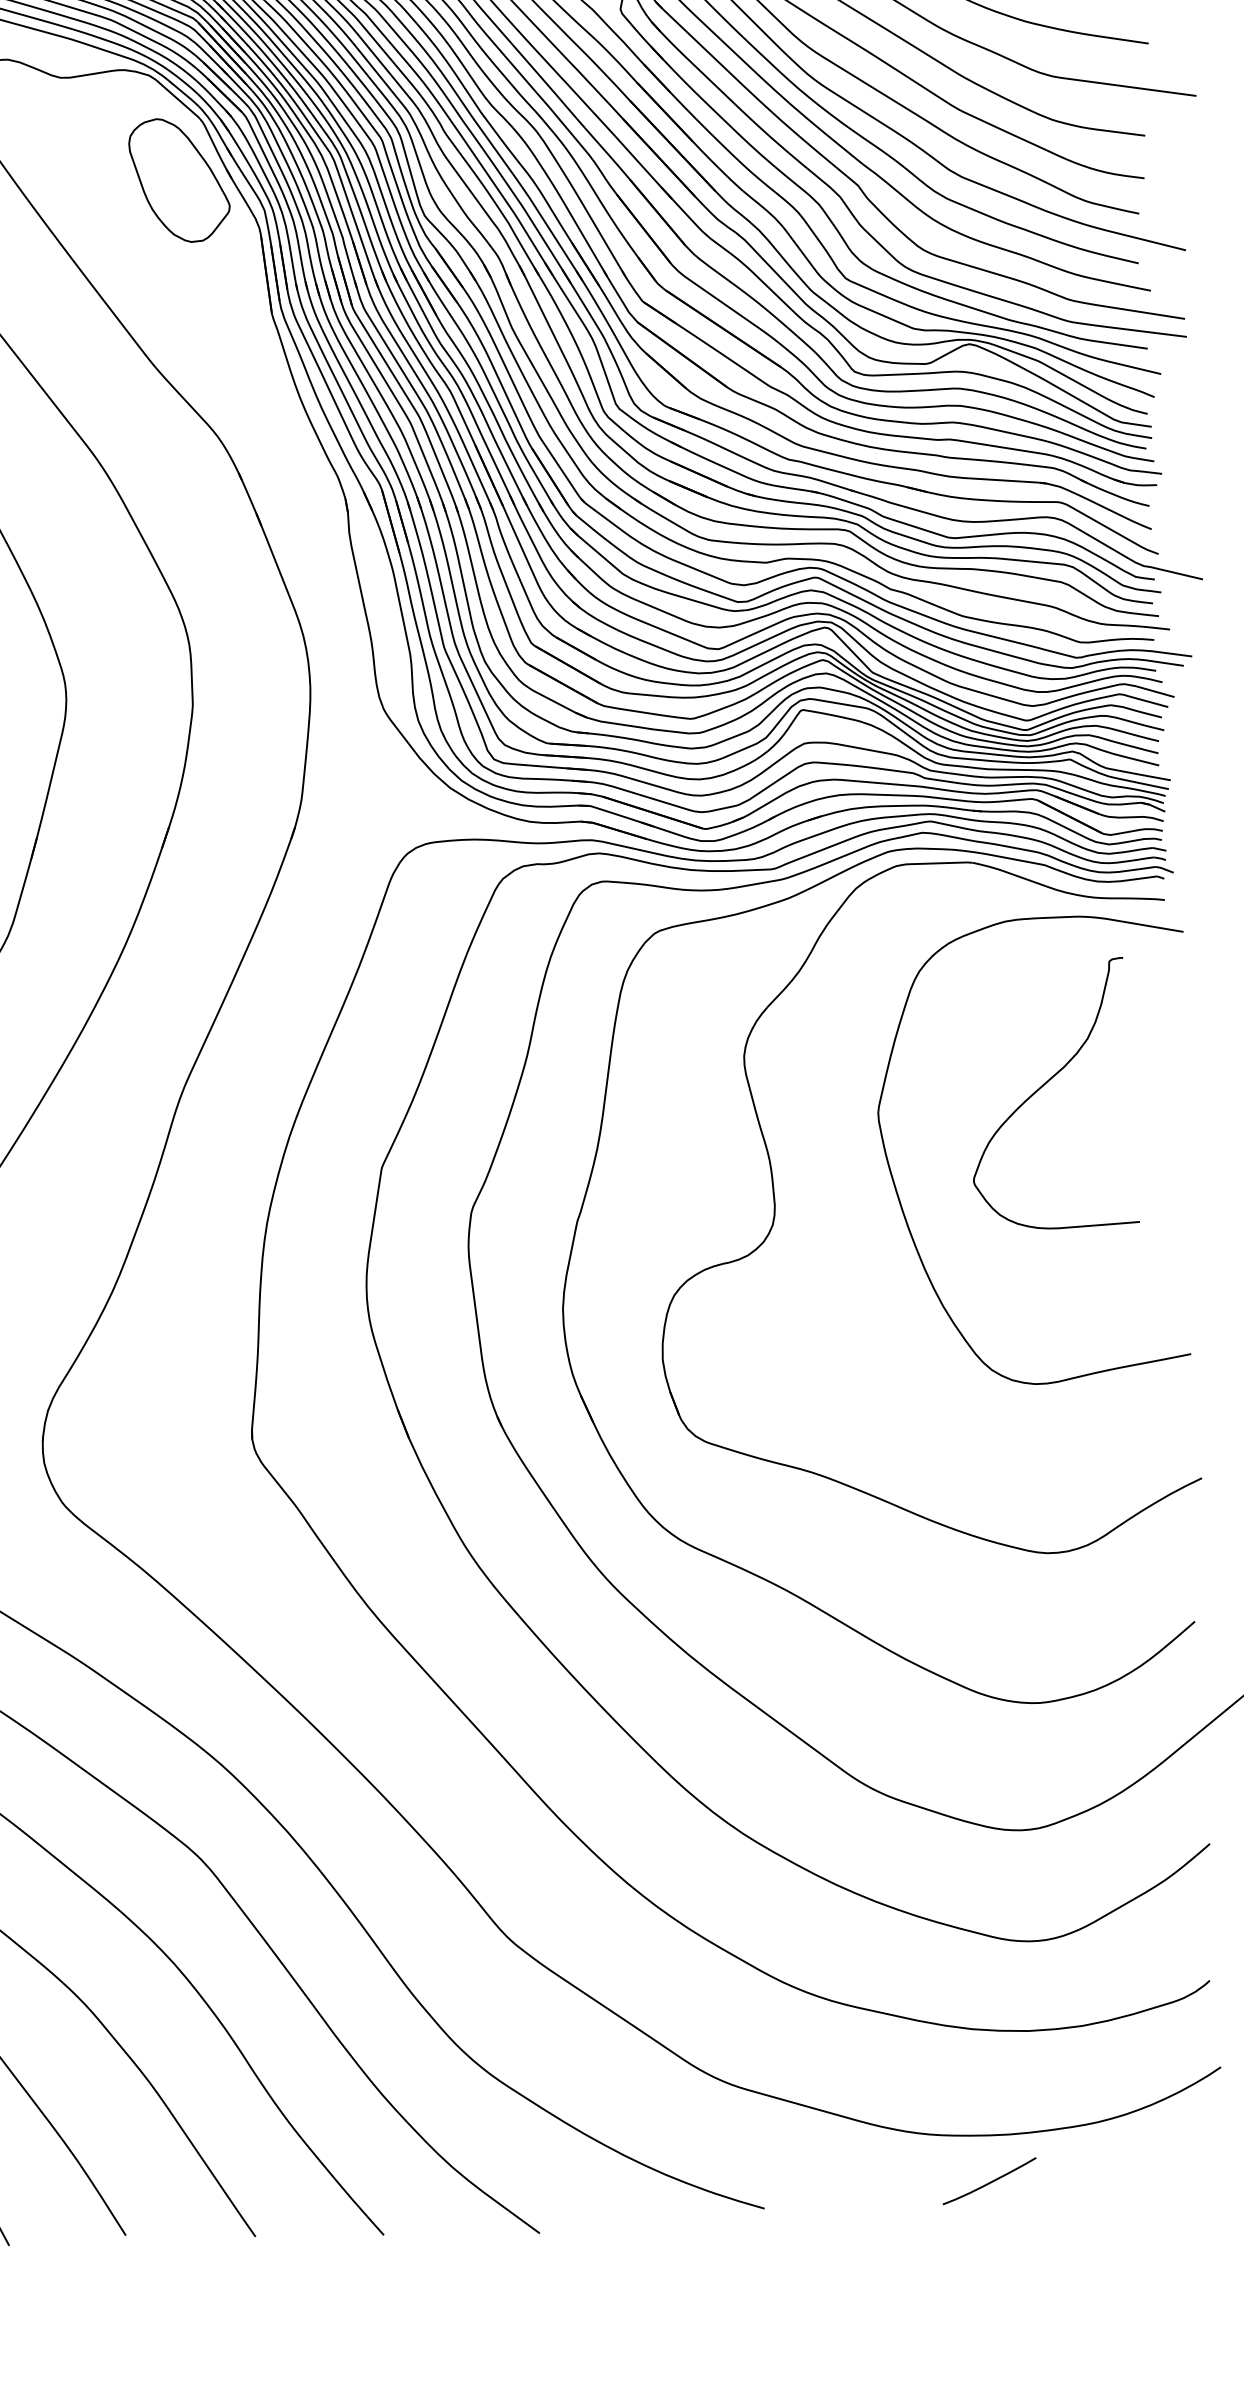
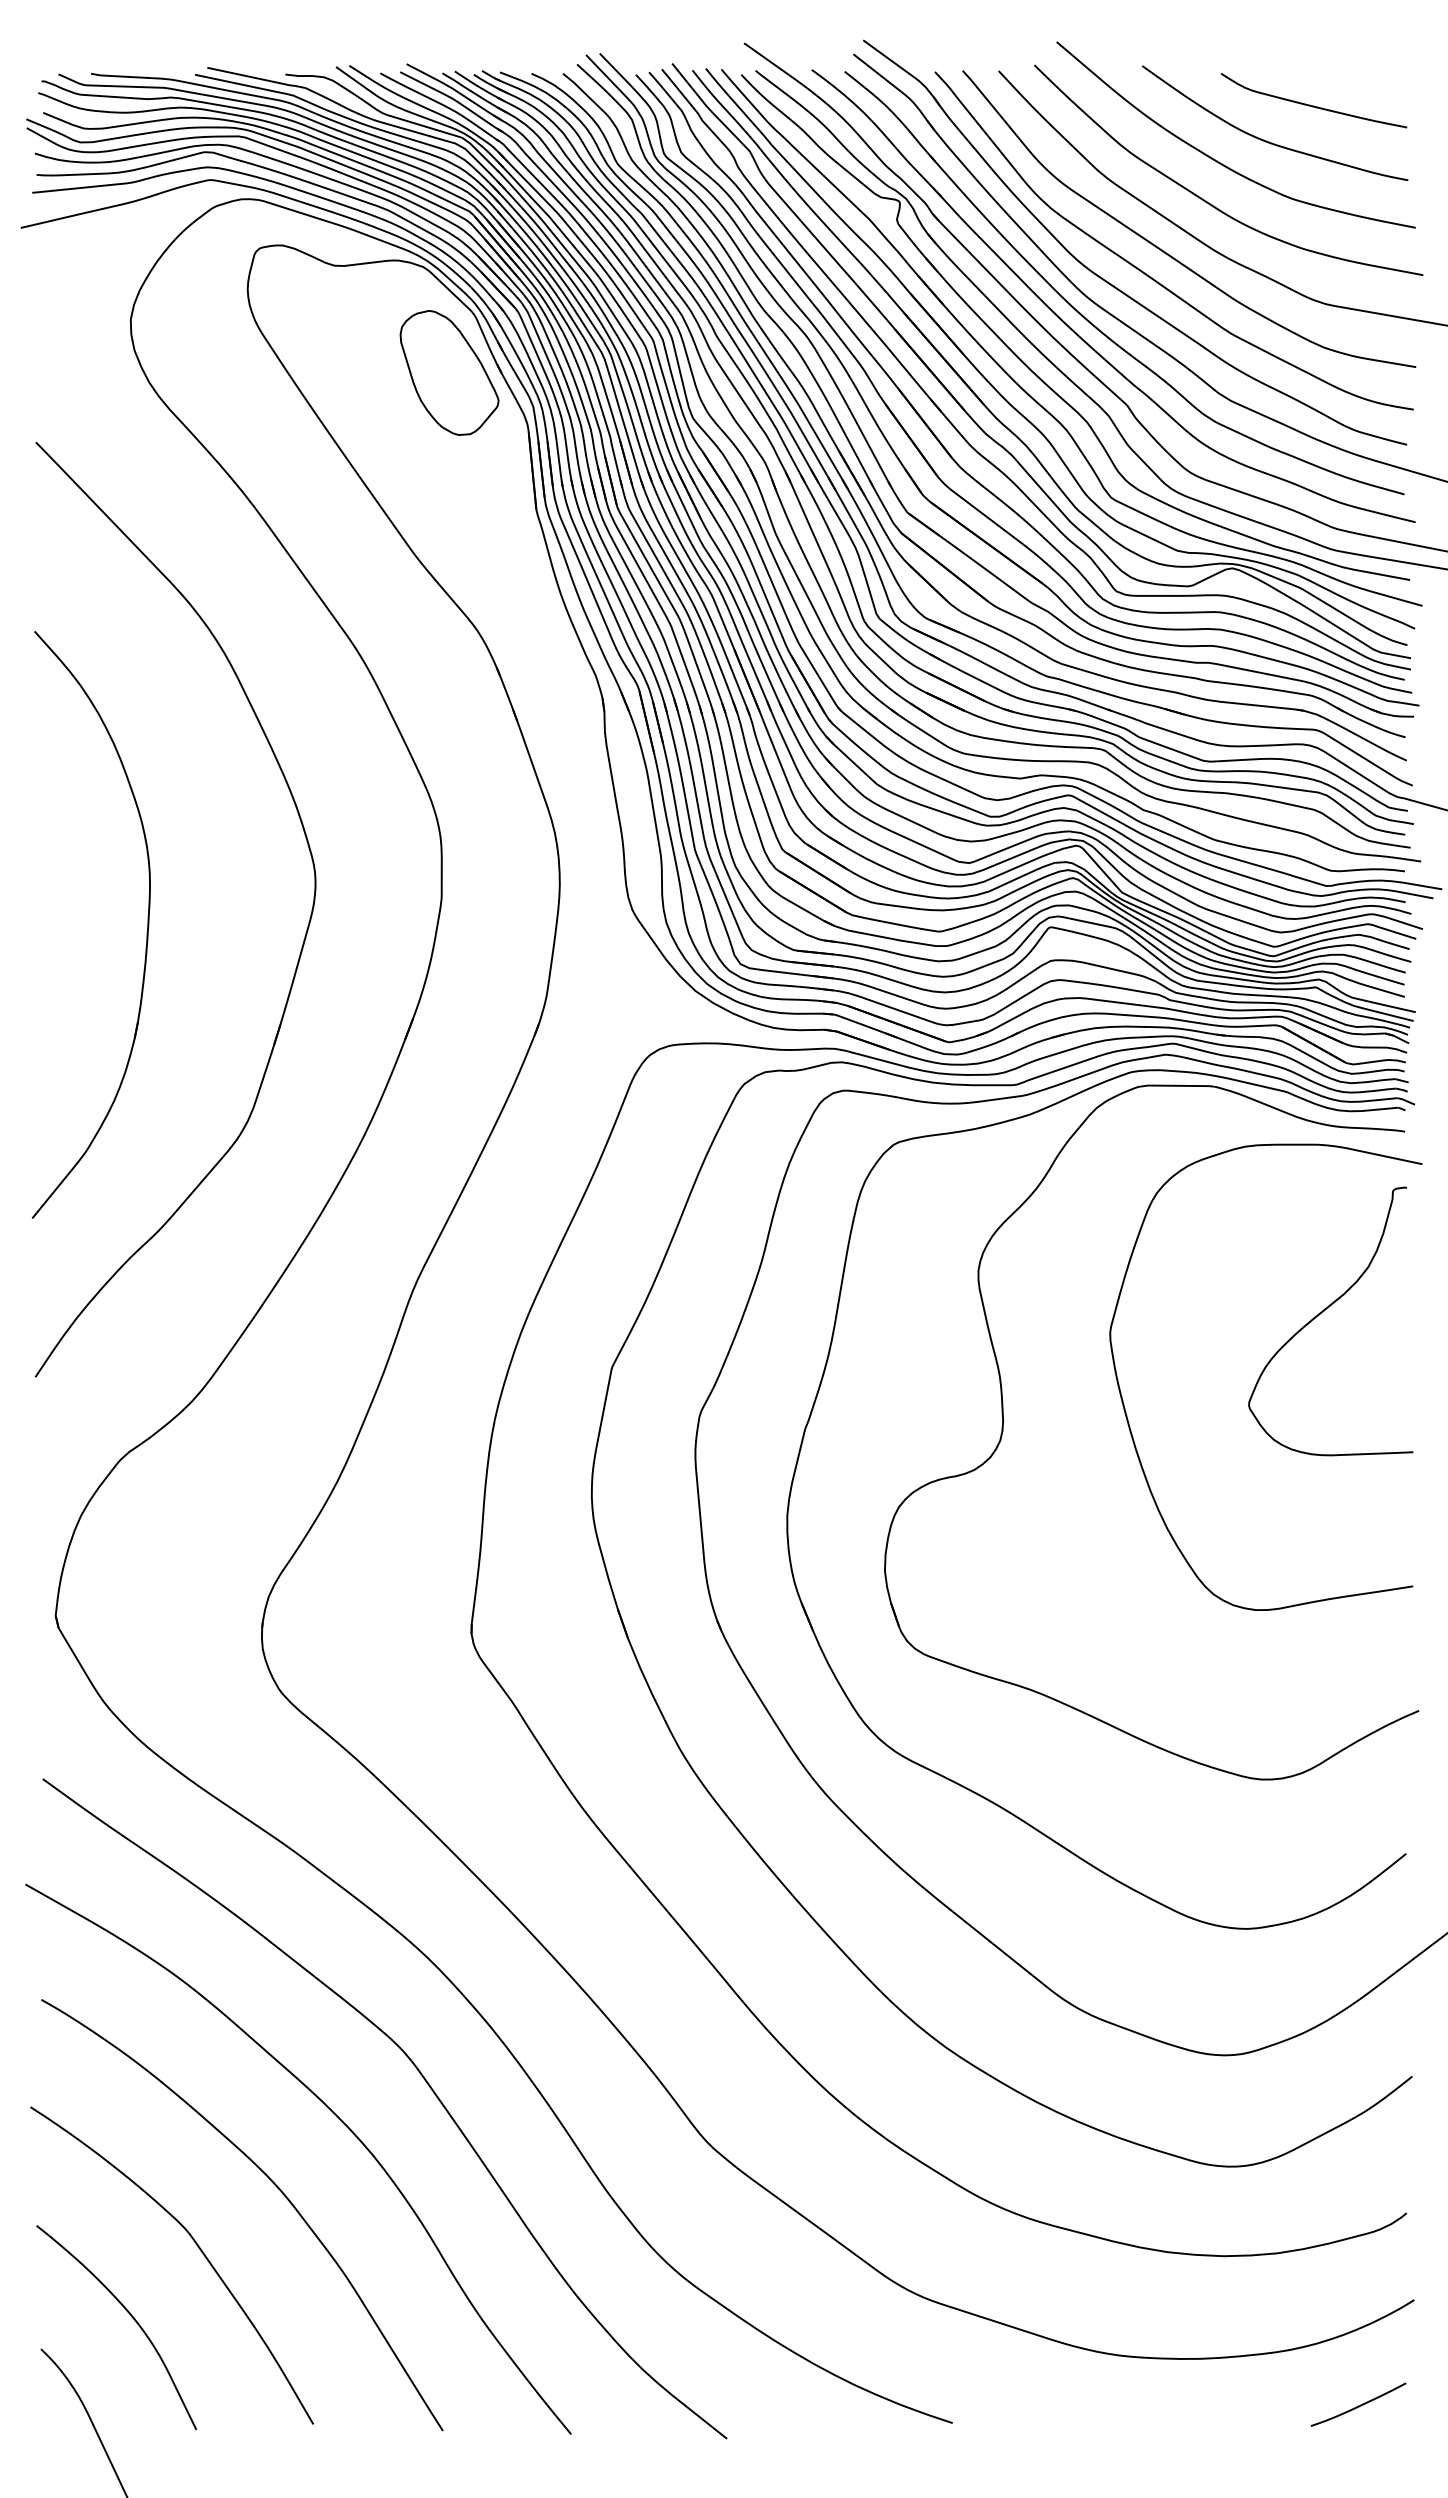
curve: (1044, 1085) -> (1323, 1312), moved
curve: (989, 2181) -> (1358, 2405), moved

